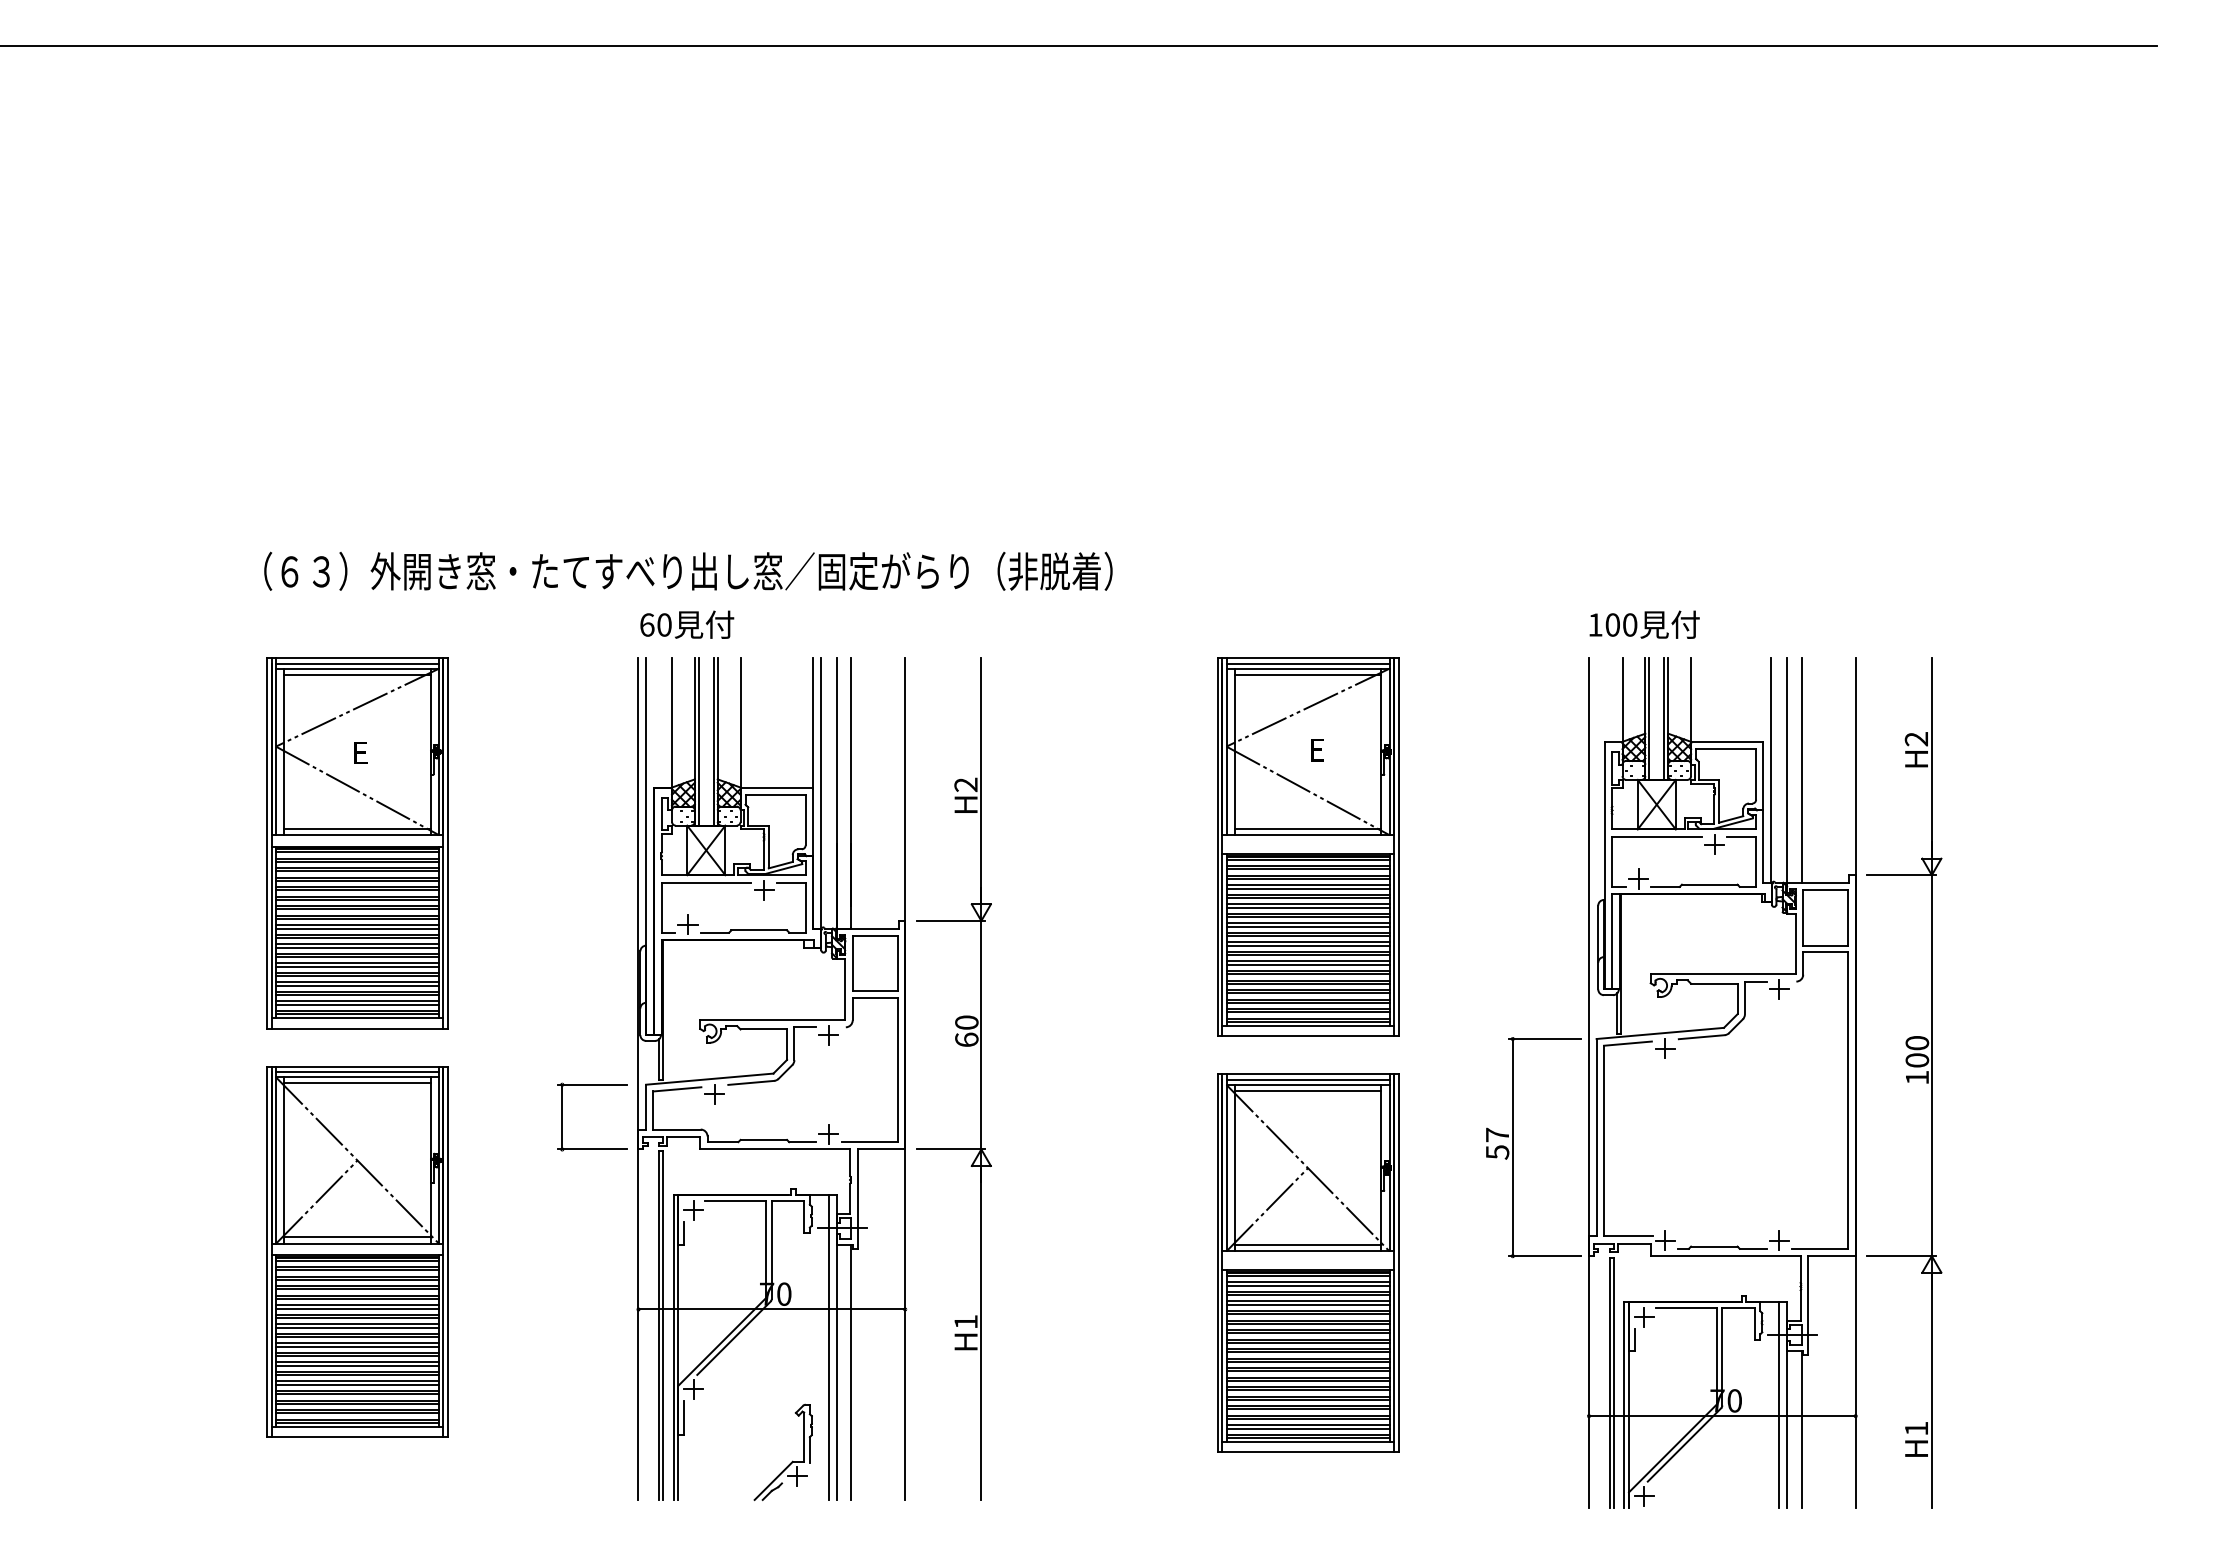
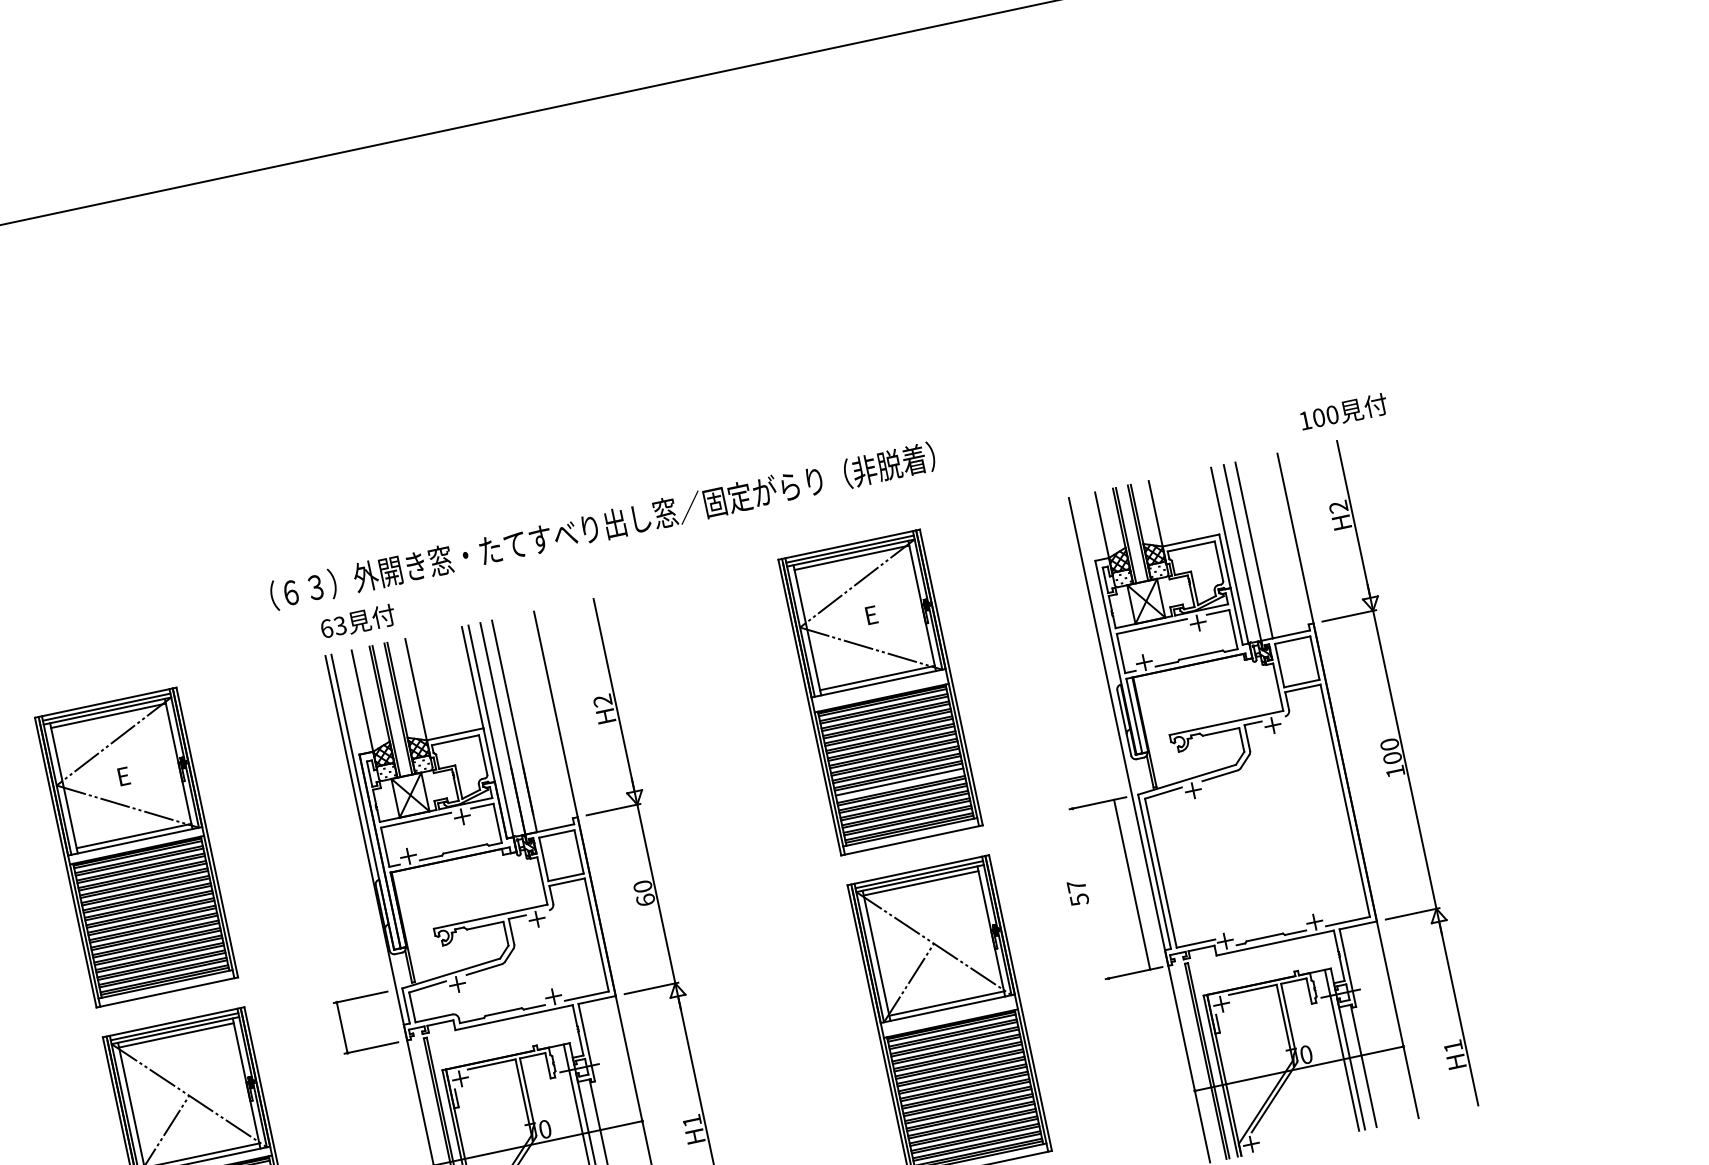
text: (688, 570) -> (602, 525), moved
text: (664, 624) -> (340, 625), 60 -> 63
text: (1644, 624) -> (1343, 412), moved
line: (1307, 964) -> (899, 784), removed
line: (1512, 1147) -> (1131, 884), moved

